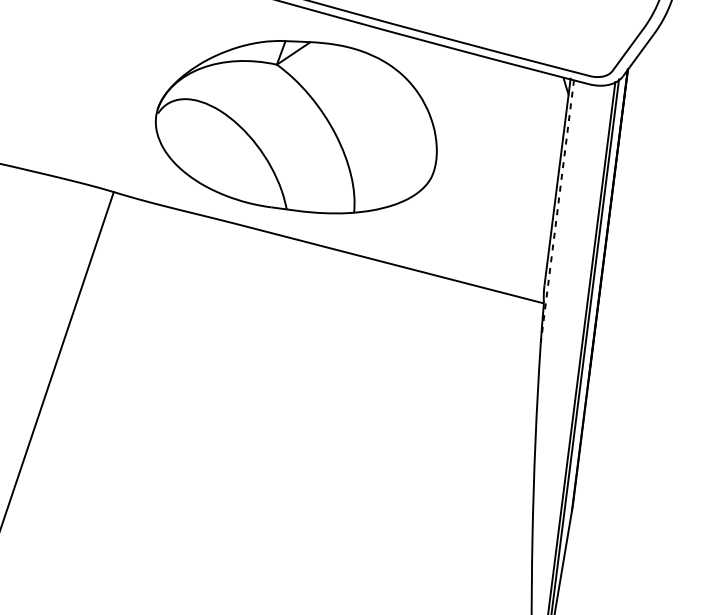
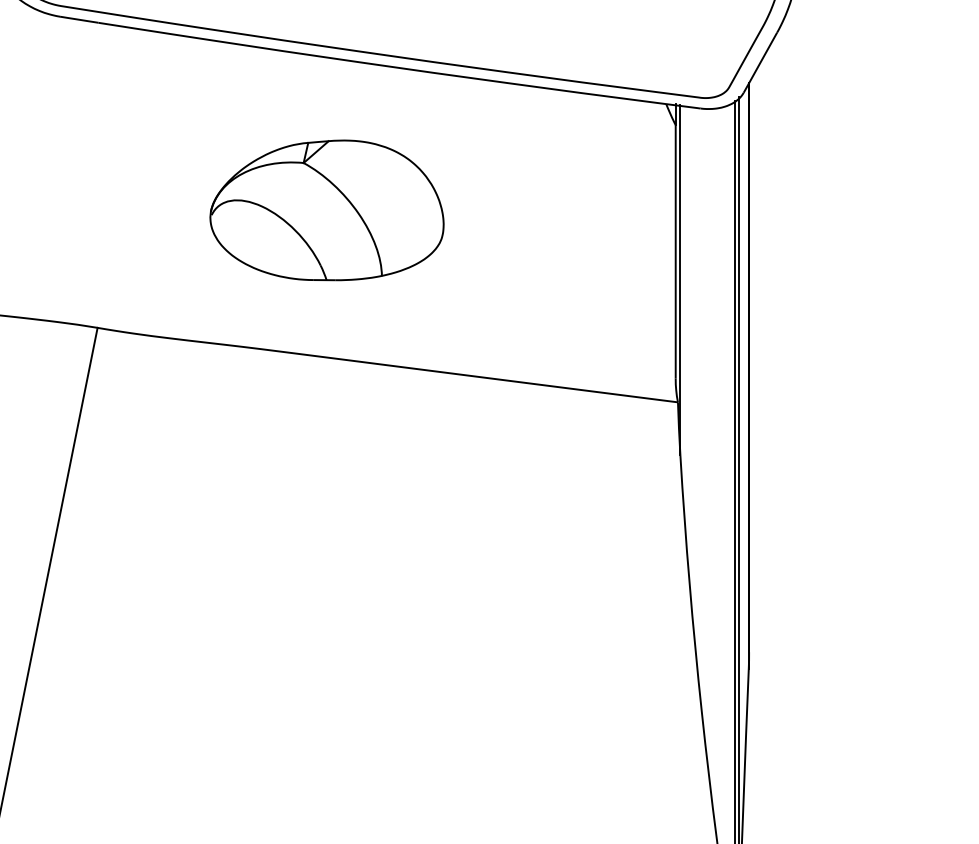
part: (297, 125) -> (326, 210), size x0.62
line: (557, 211) -> (680, 280), dashed -> solid

